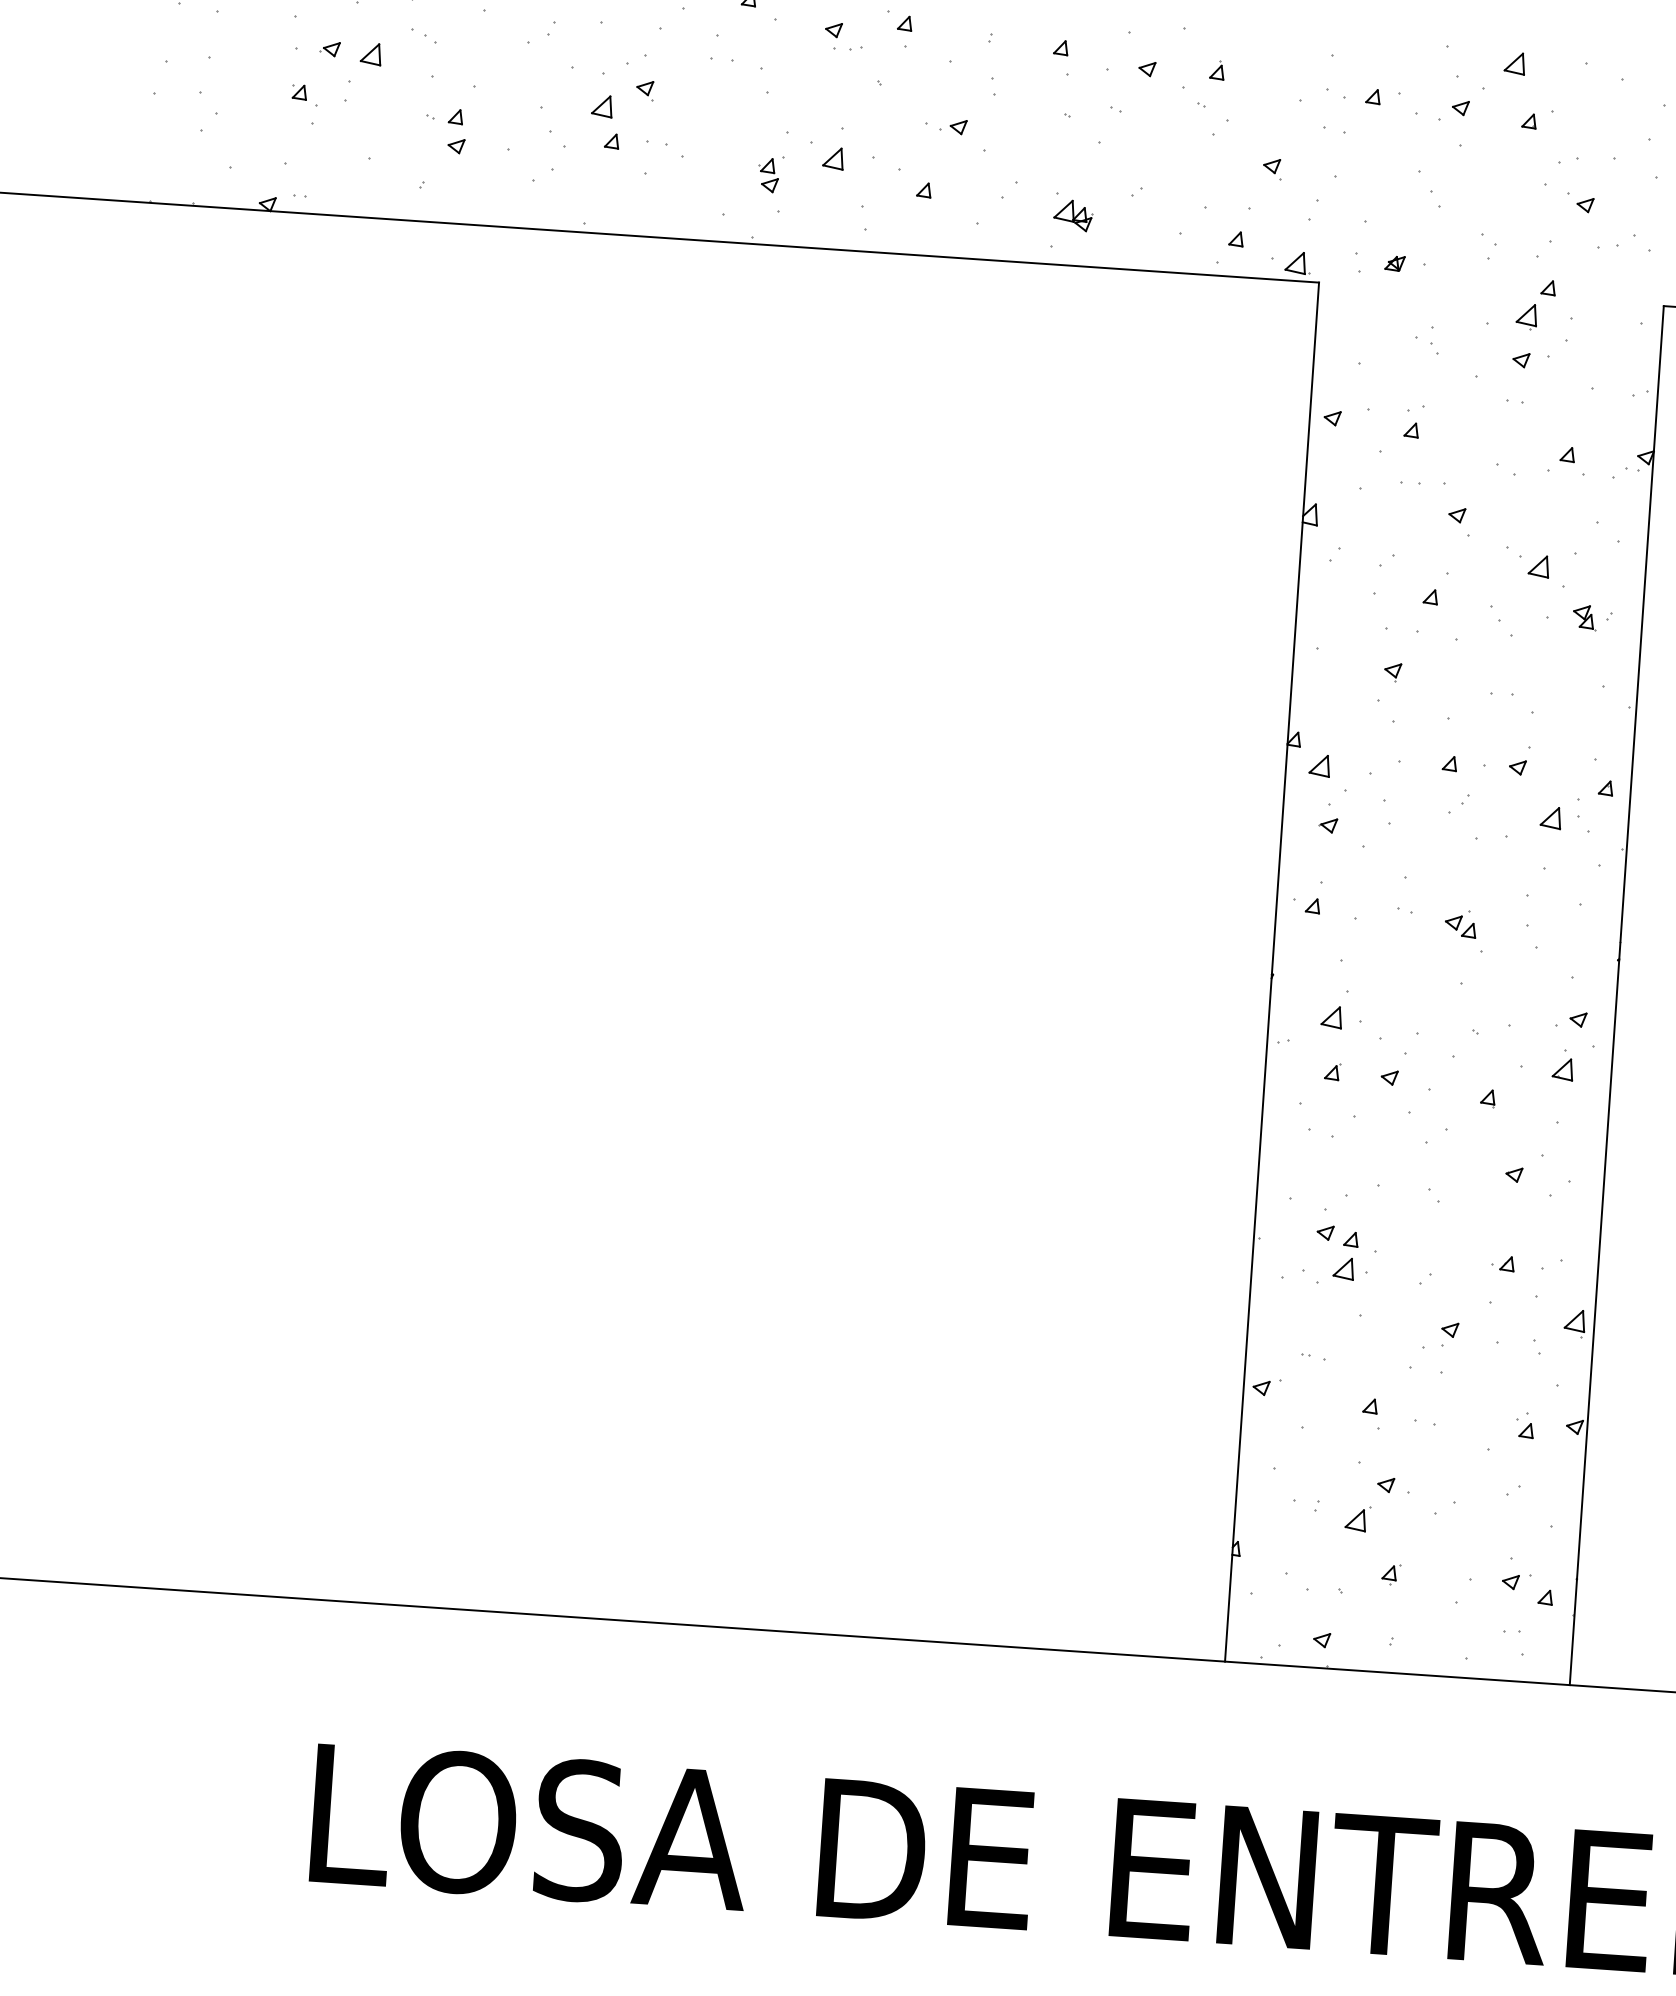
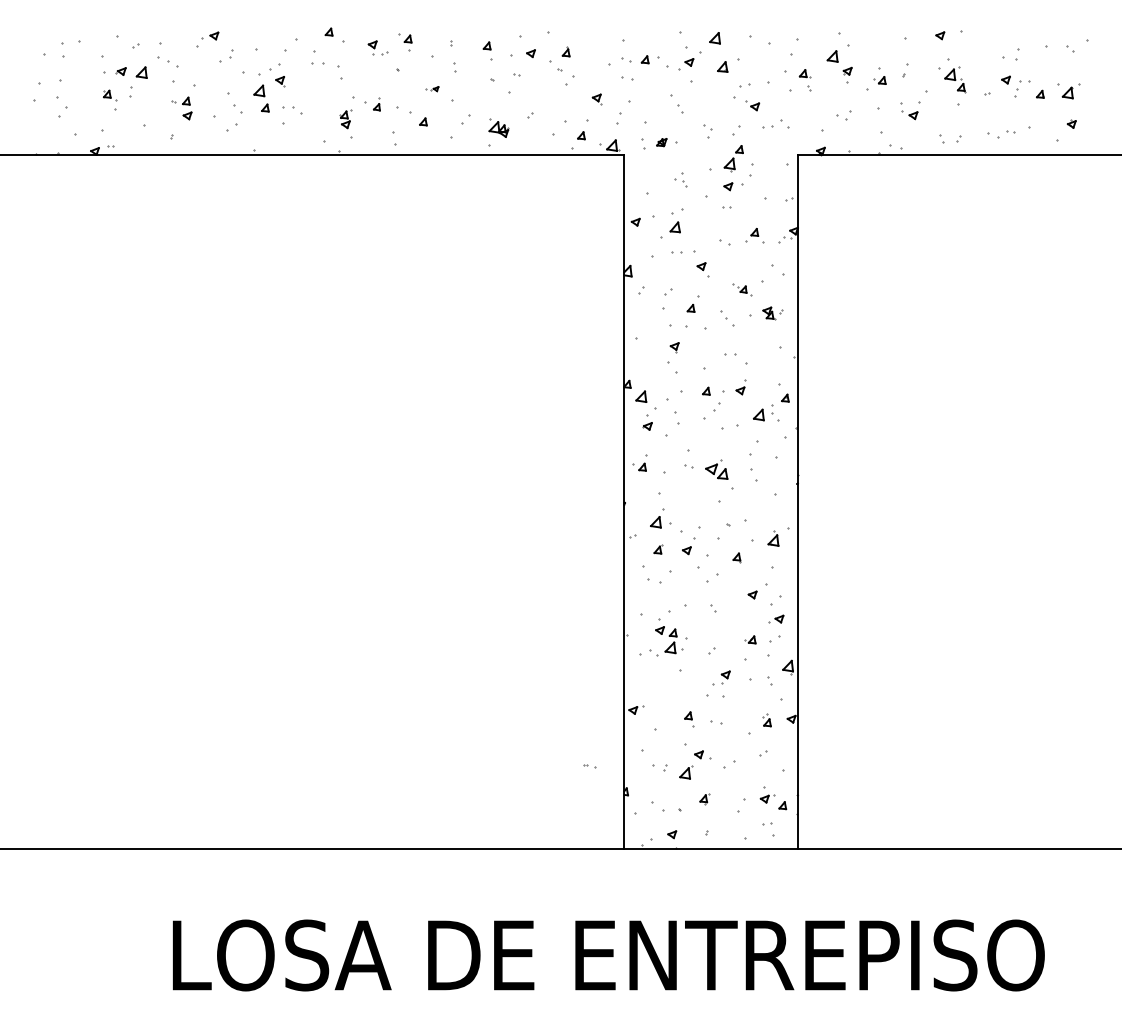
part: (423, 35) -> (167, 61), size x1.6
part: (1535, 119) -> (727, 65), size x1.4
part: (946, 125) -> (432, 88), size x0.6
part: (833, 149) -> (376, 104), size x0.6
part: (1413, 420) -> (676, 220), size x1.4
part: (1535, 566) -> (742, 289), size x0.6
part: (1459, 804) -> (712, 411), size x1.6
part: (1462, 930) -> (718, 474), size x1.4
part: (1572, 1018) -> (776, 618), moved
part: (1313, 1357) -> (589, 766), moved

